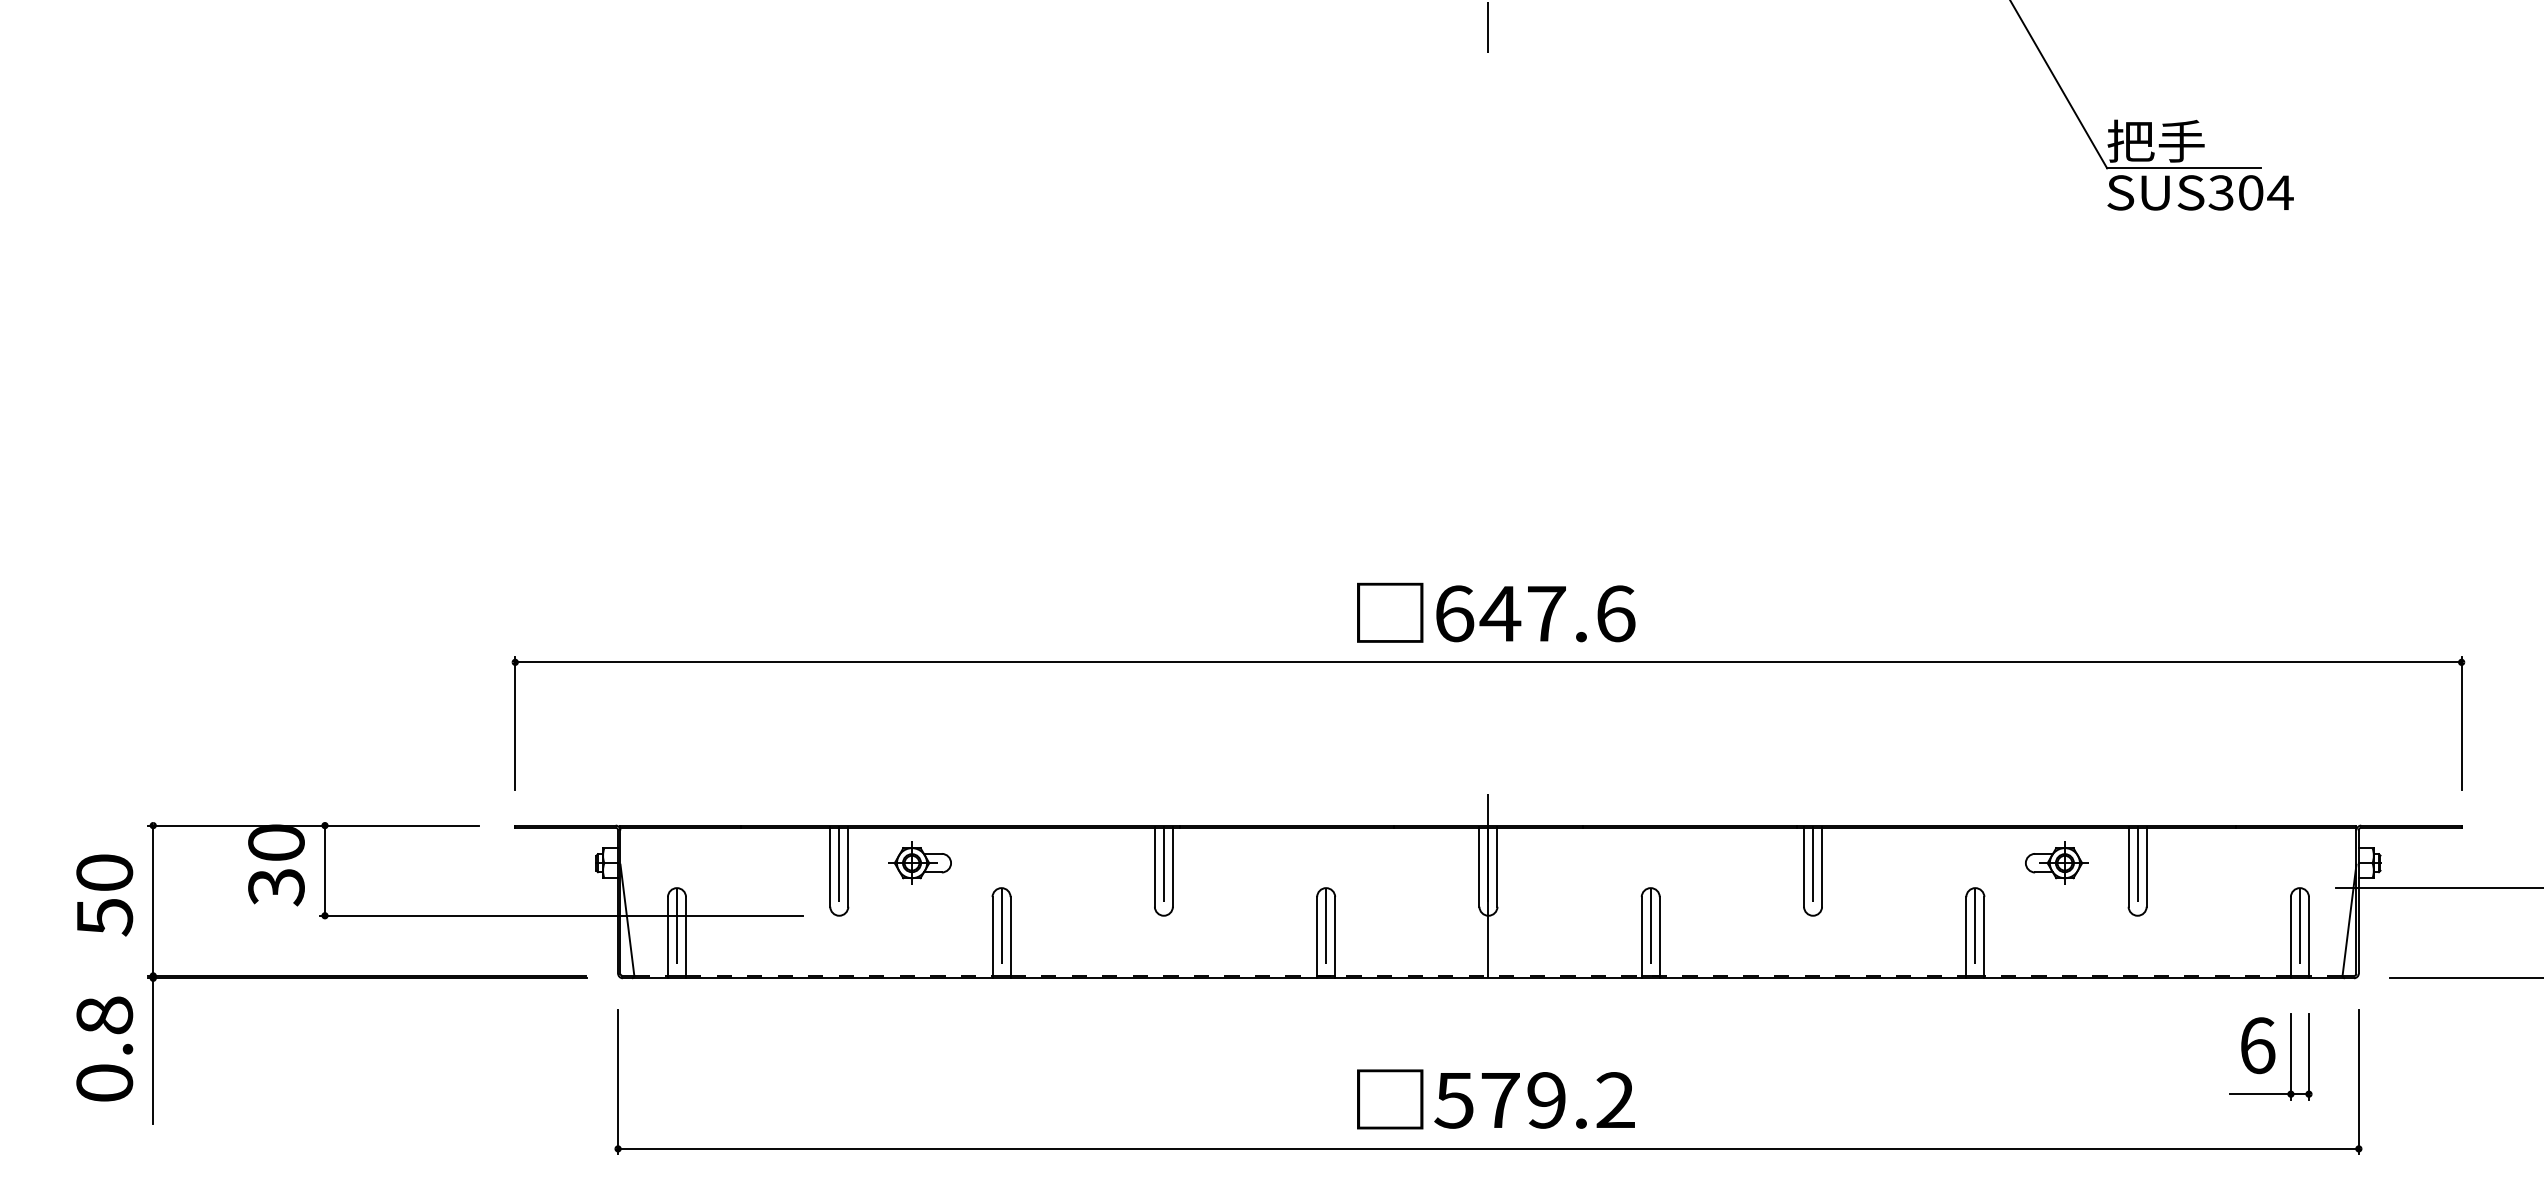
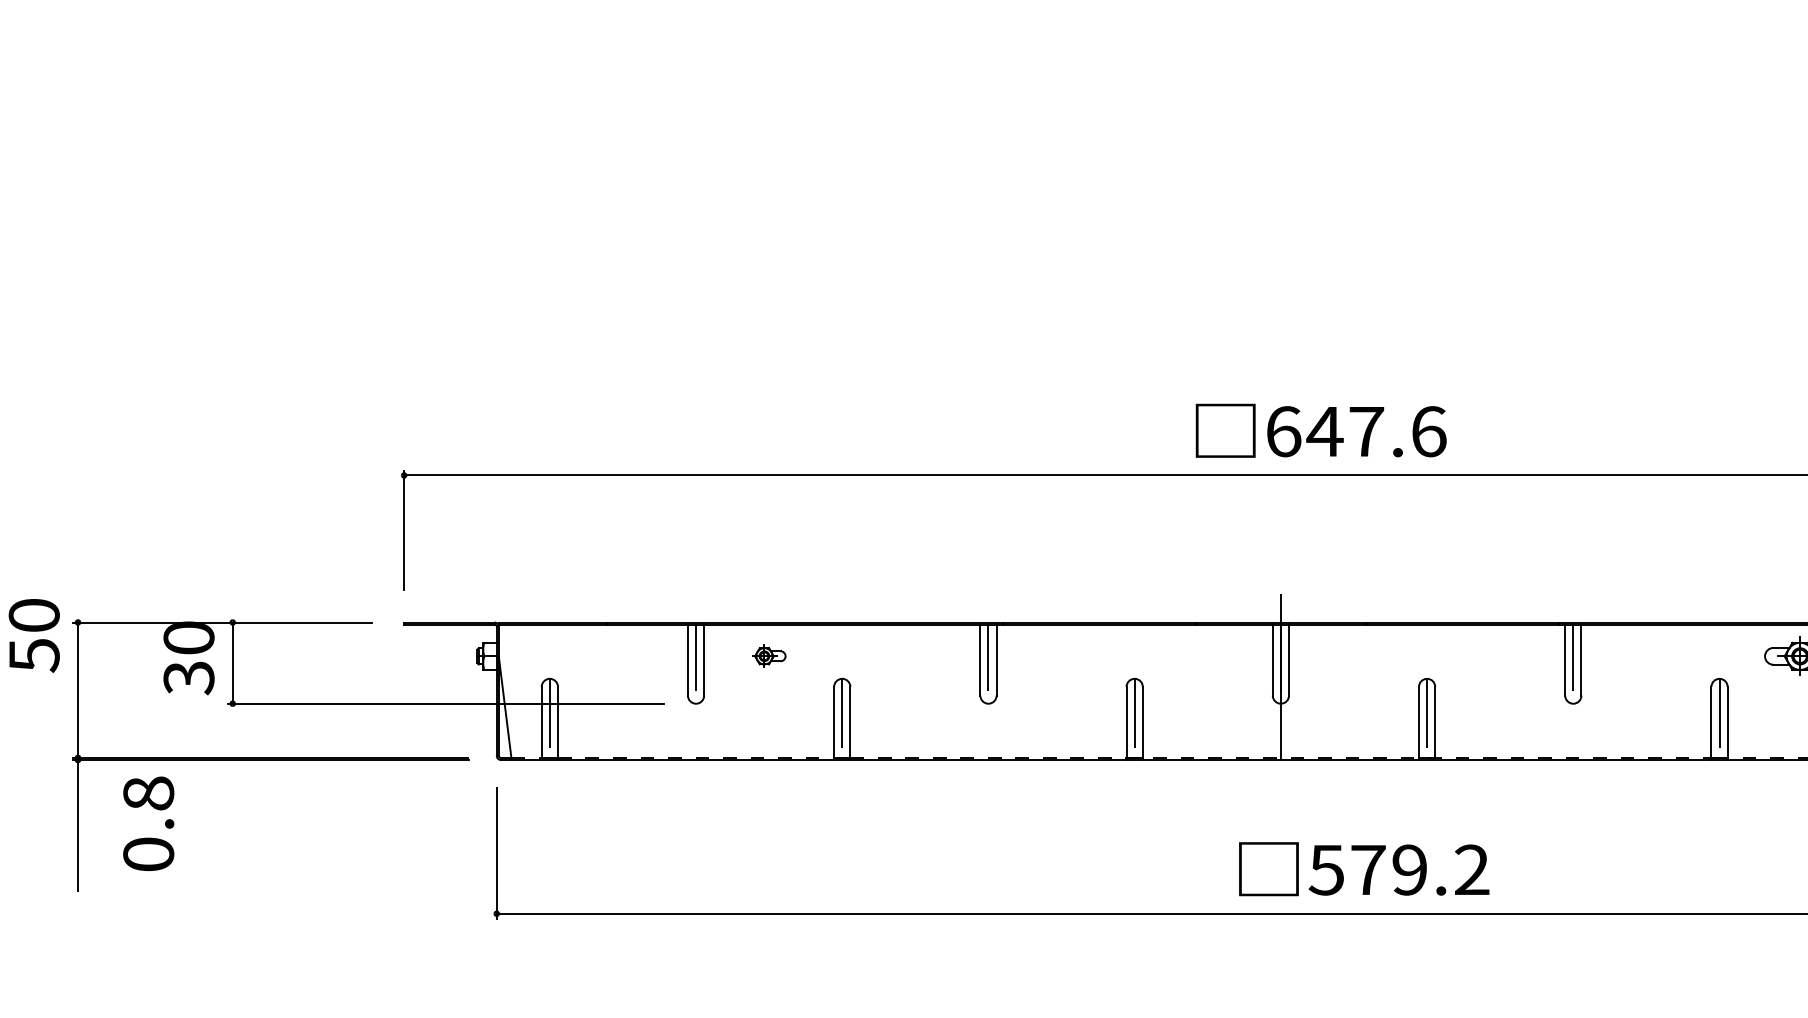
text: (1496, 612) -> (1321, 430), moved
part: (919, 862) -> (768, 655), size x0.6
text: (104, 895) -> (34, 635), moved
text: (104, 1048) -> (148, 823), moved
text: (1495, 1099) -> (1363, 869), moved

